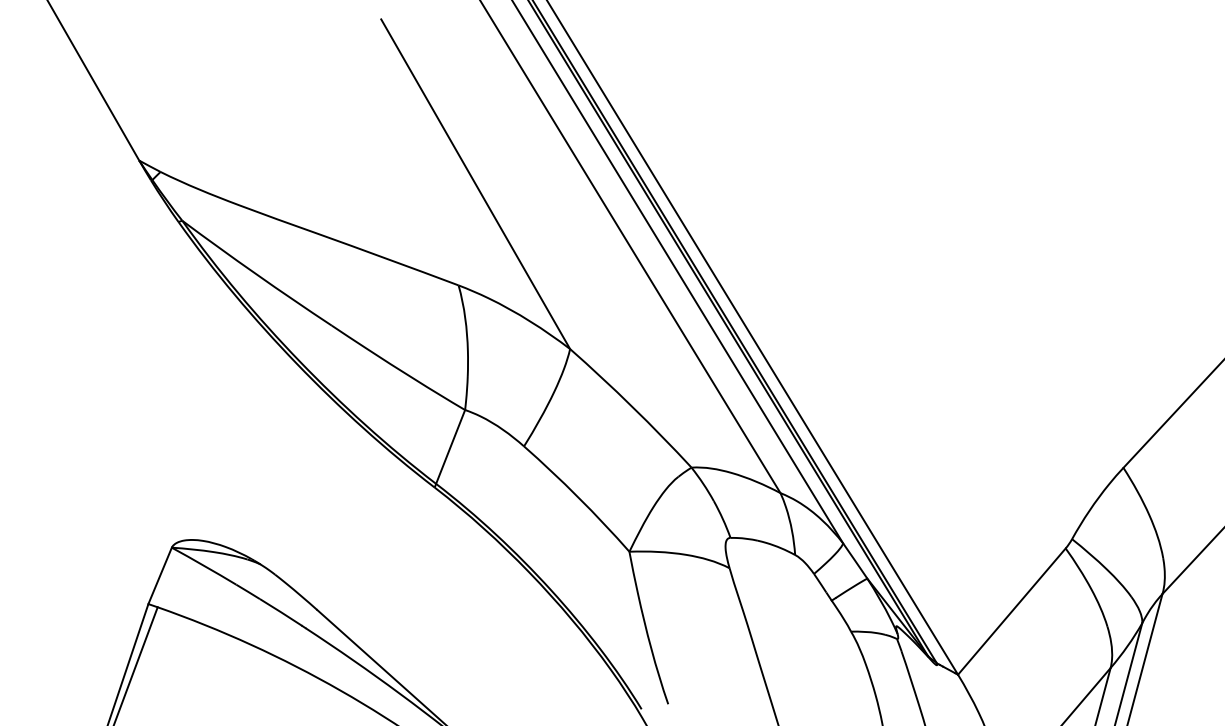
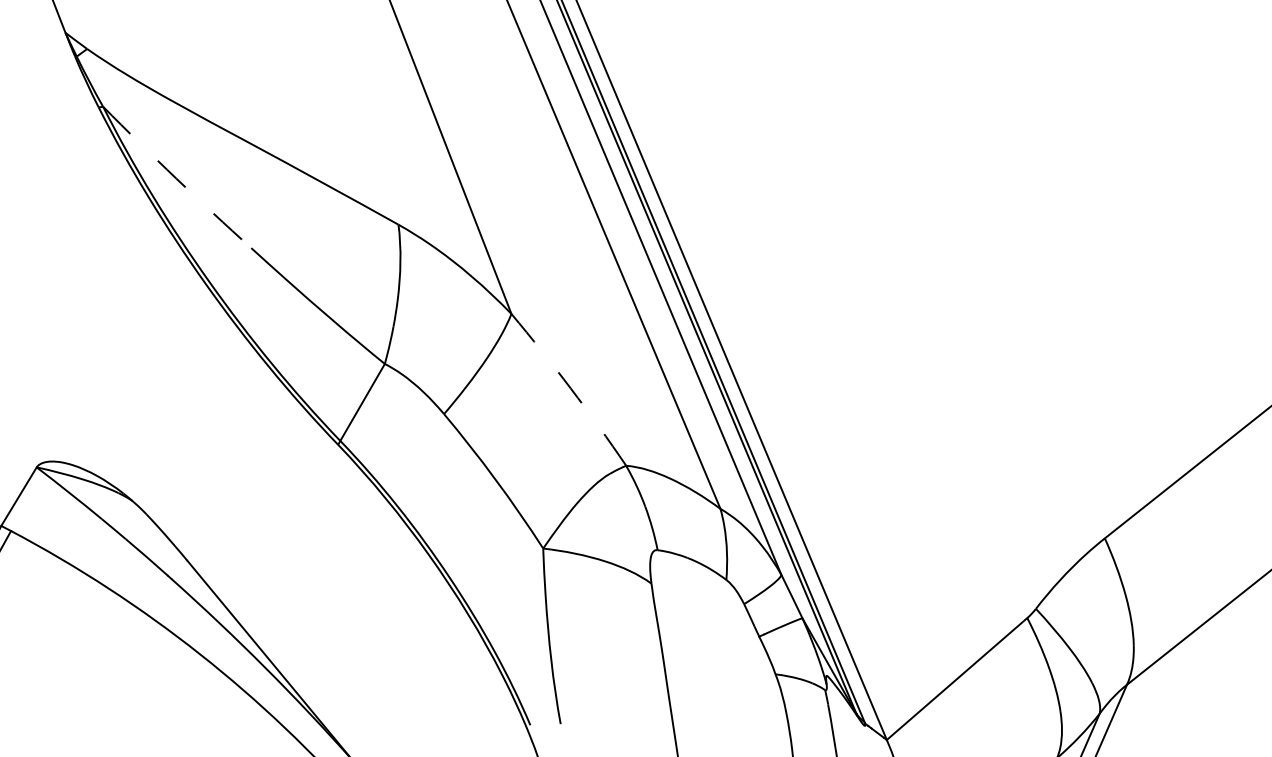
arc: (256, 274) -> (176, 178), solid -> dashed
arc: (632, 406) -> (570, 388), solid -> dashed

